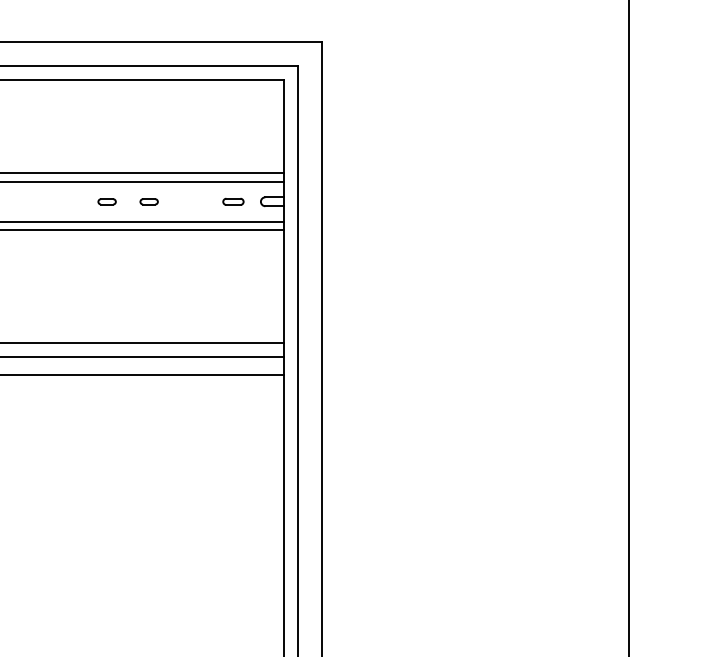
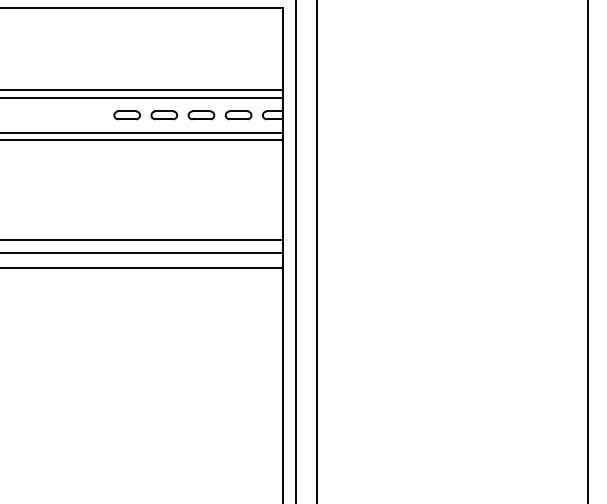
part: (106, 201) -> (126, 115), size x1.67
part: (148, 201) -> (163, 115), size x1.67
part: (190, 201) -> (200, 115), added
part: (233, 201) -> (238, 115), size x1.43

